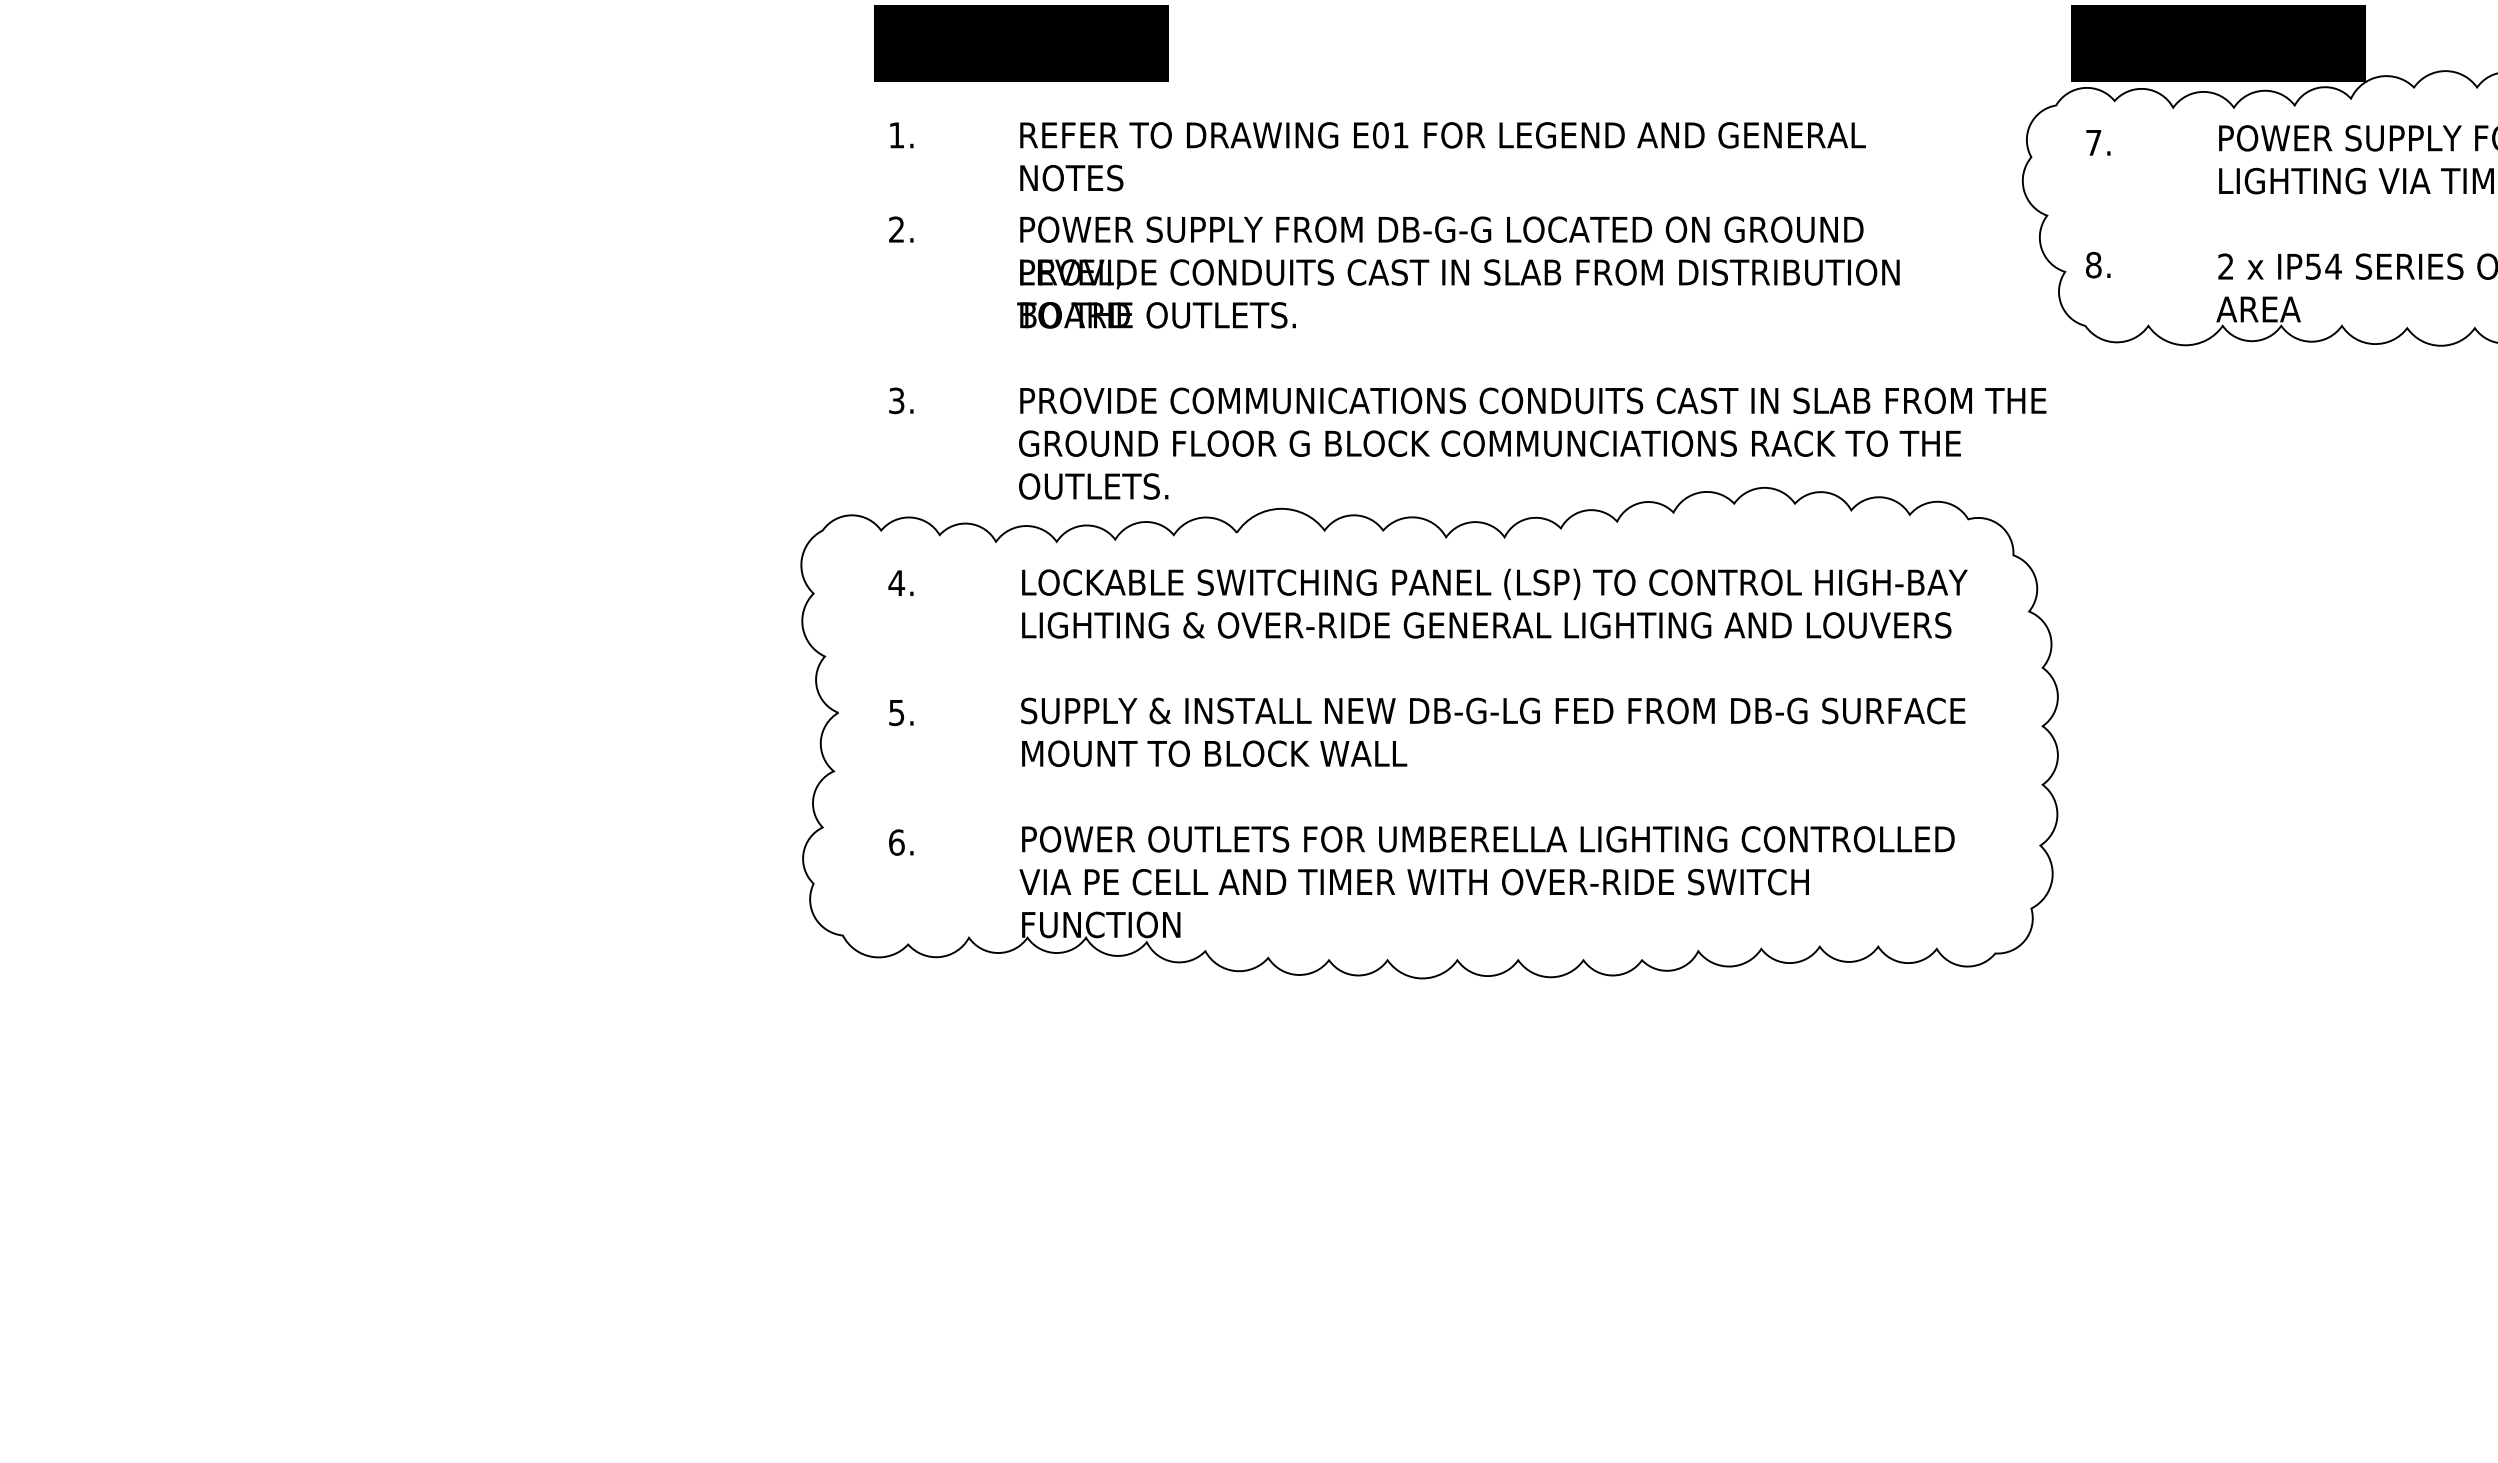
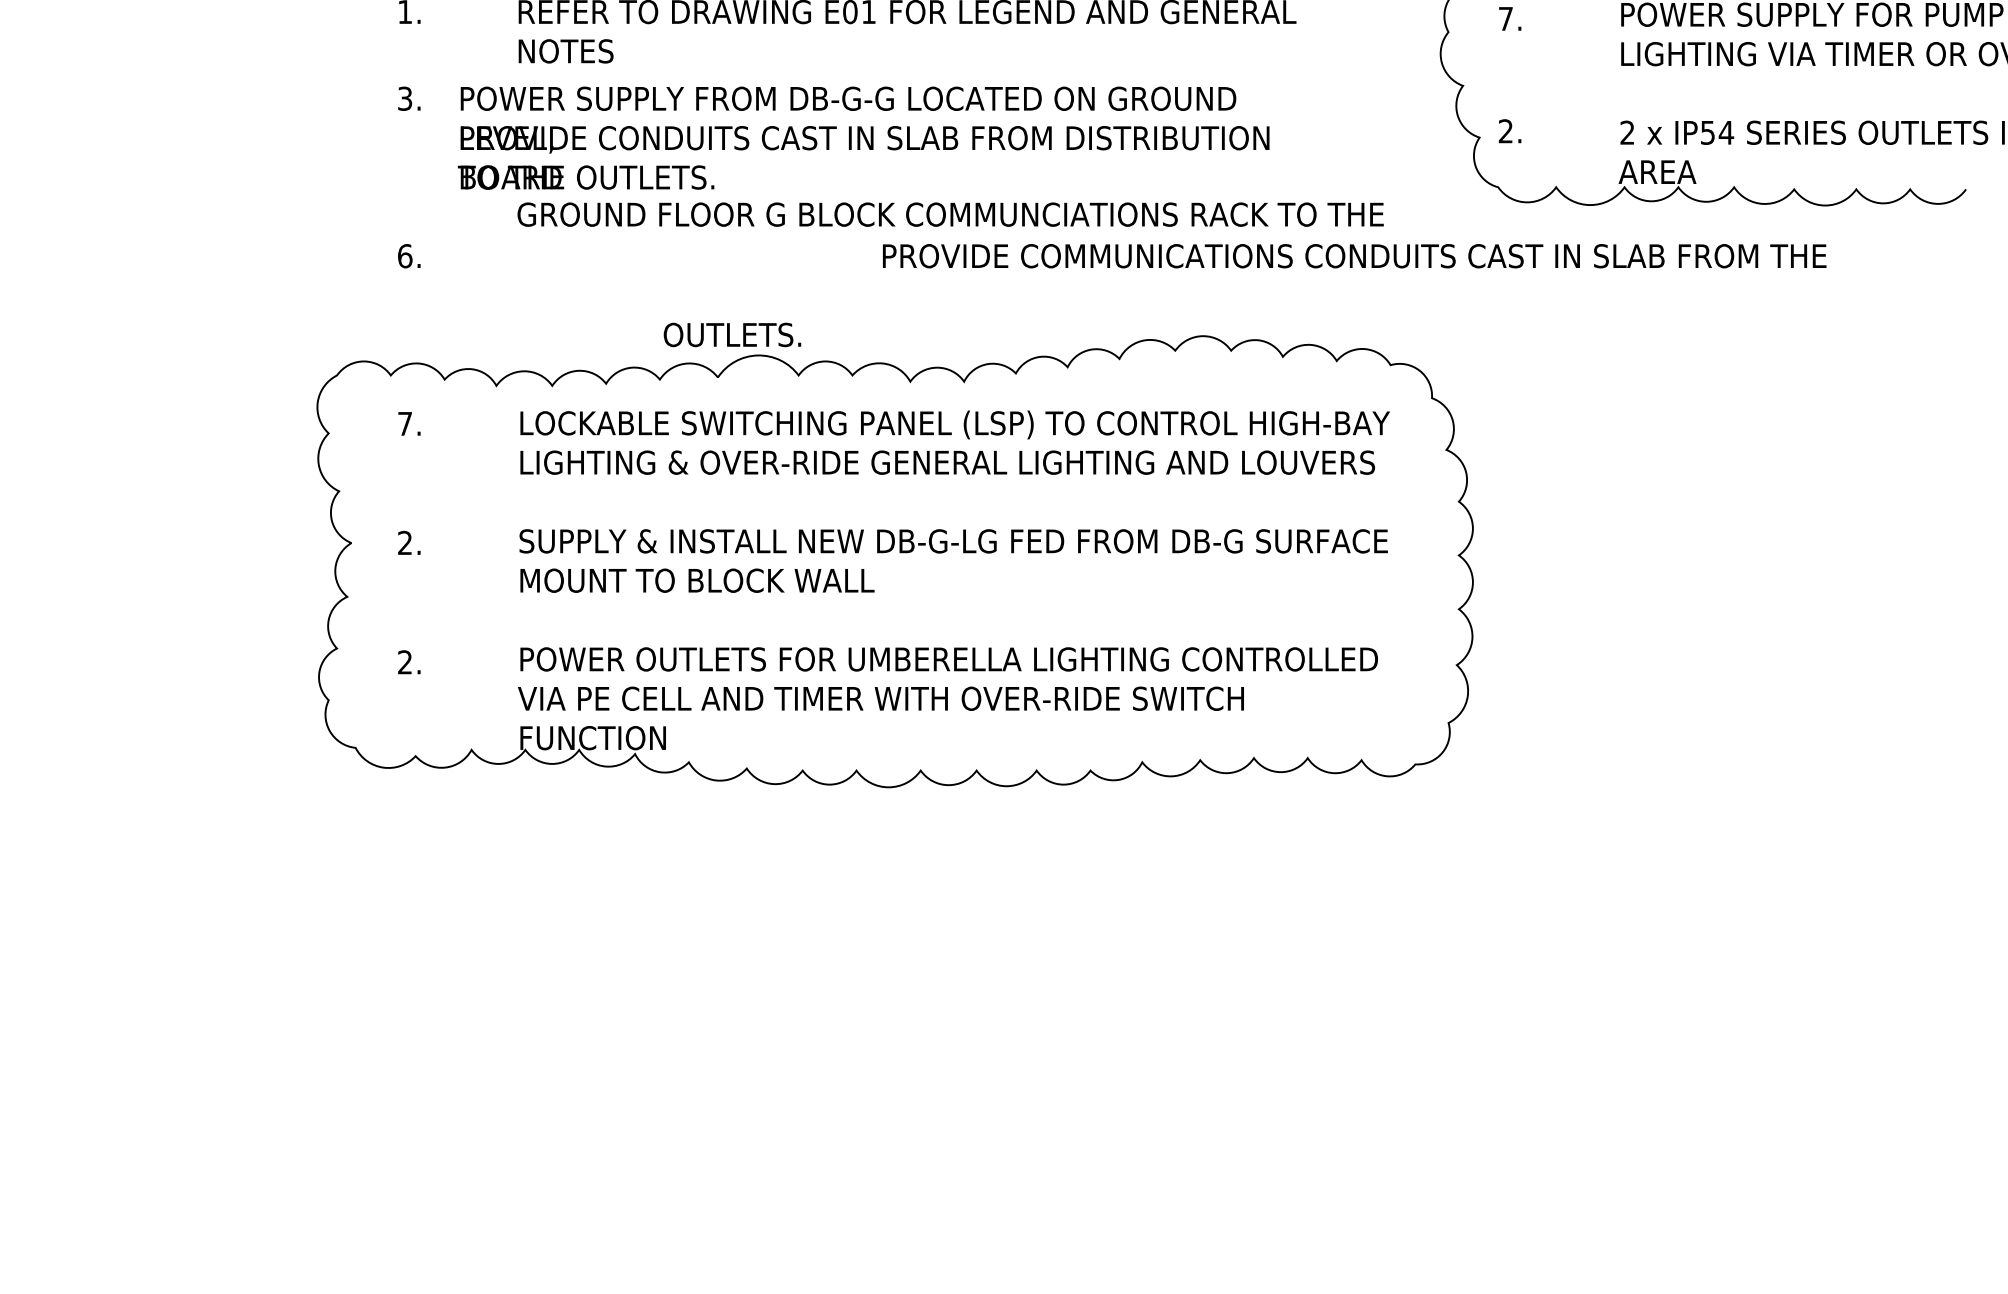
text: (896, 229) -> (404, 98), 2. -> 3.
text: (2093, 265) -> (1505, 131), 8. -> 2.
text: (1458, 272) -> (863, 138), moved
text: (896, 400) -> (404, 255), 3. -> 6.
text: (1533, 400) -> (1354, 255), moved
text: (1489, 443) -> (950, 214), moved
text: (1093, 486) -> (732, 334), moved
text: (896, 582) -> (404, 423), 4. -> 7.
text: (896, 712) -> (404, 542), 5. -> 2.
text: (896, 842) -> (404, 662), 6. -> 2.

